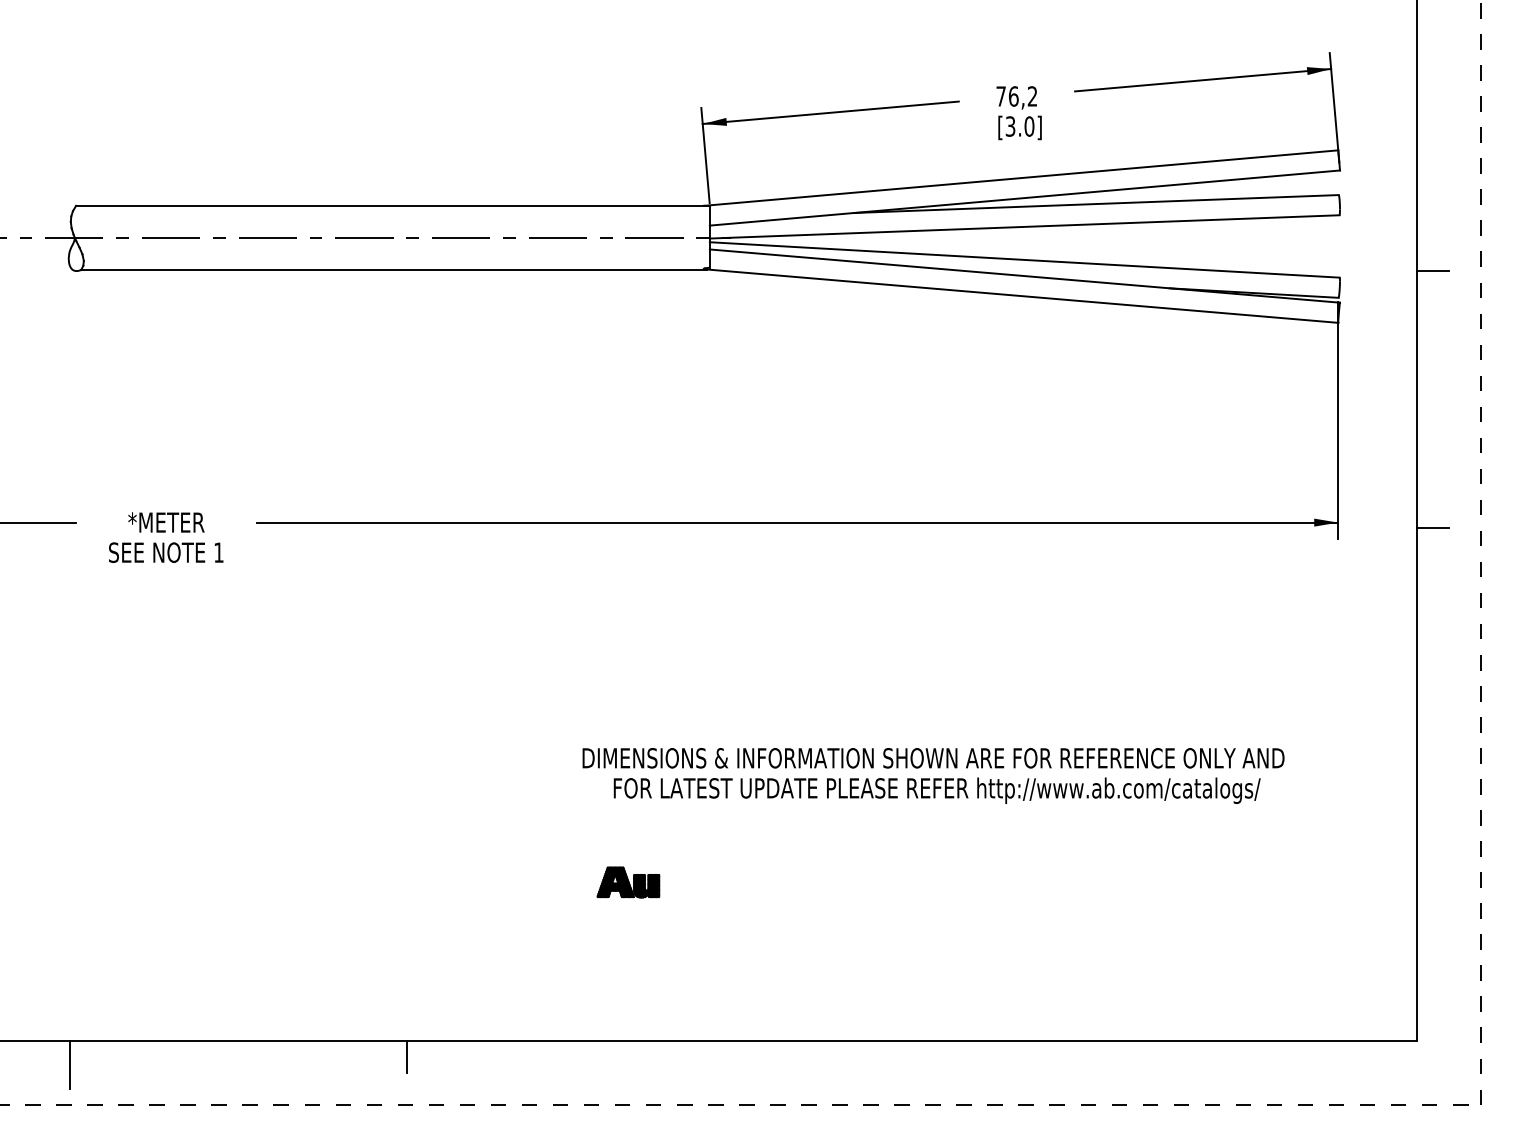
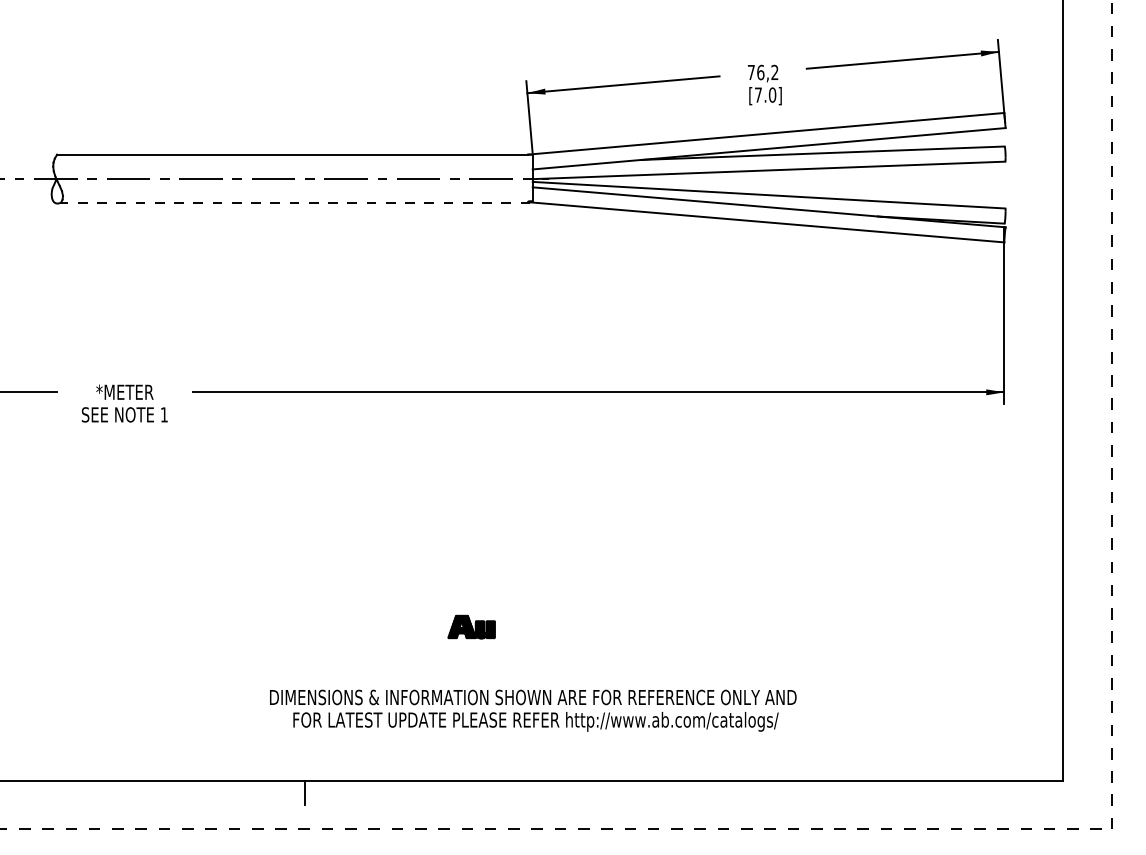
text: (1010, 126) -> (758, 95), [3.0] -> [7.0]
line: (393, 269) -> (295, 202), solid -> dashed
line: (1433, 271) -> (1075, 203), removed
line: (1433, 527) -> (1075, 395), removed
text: (933, 775) -> (533, 710), moved
part: (628, 882) -> (471, 627), moved
line: (70, 1065) -> (52, 799), removed

